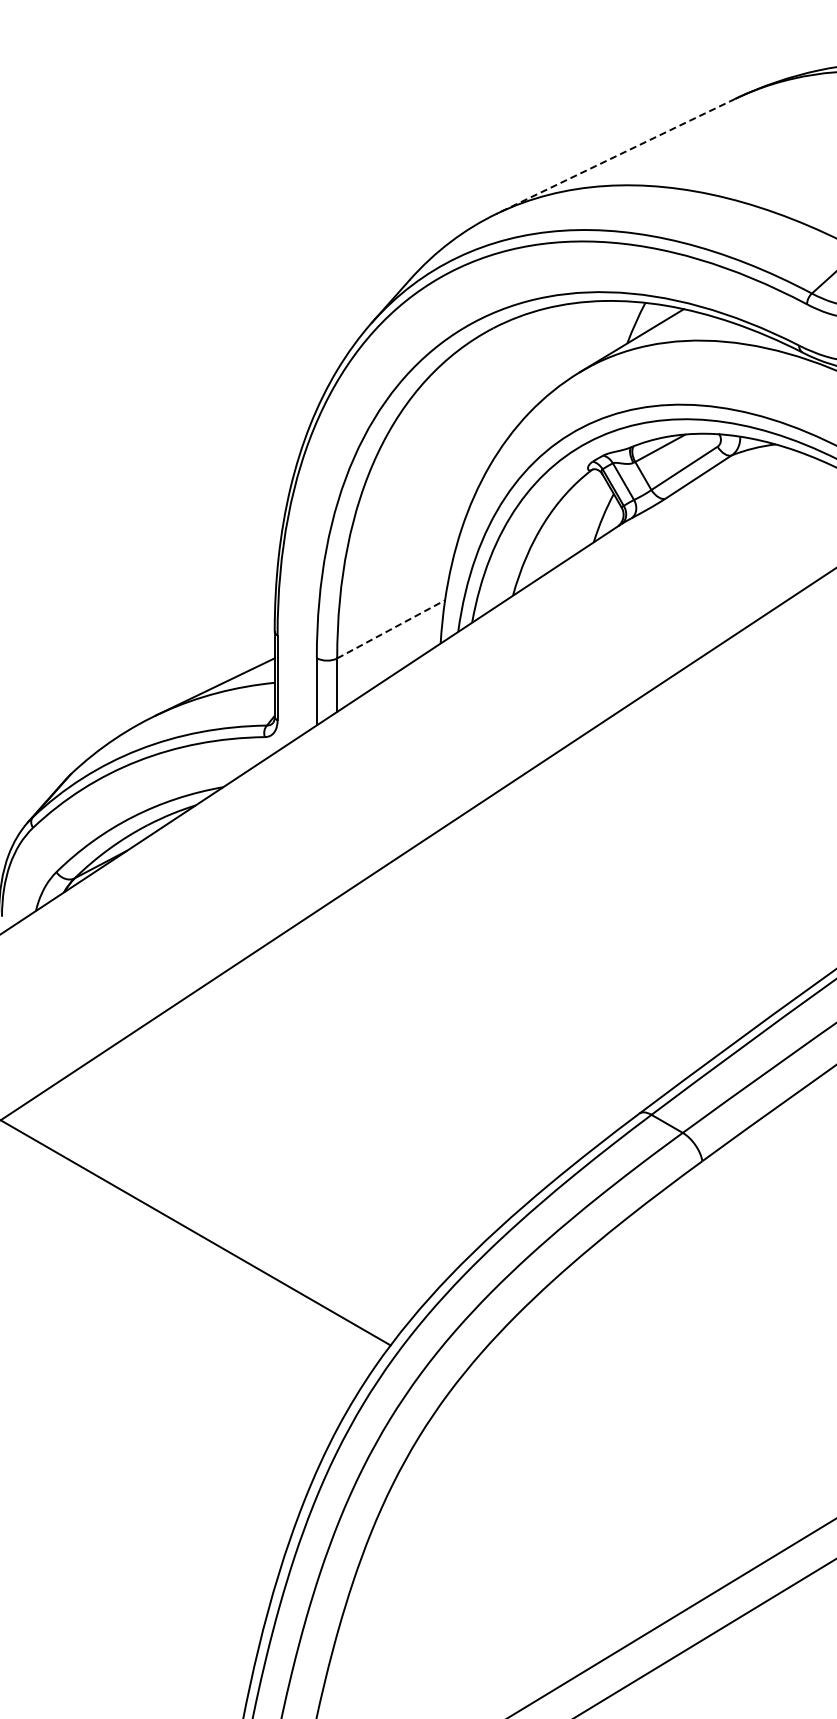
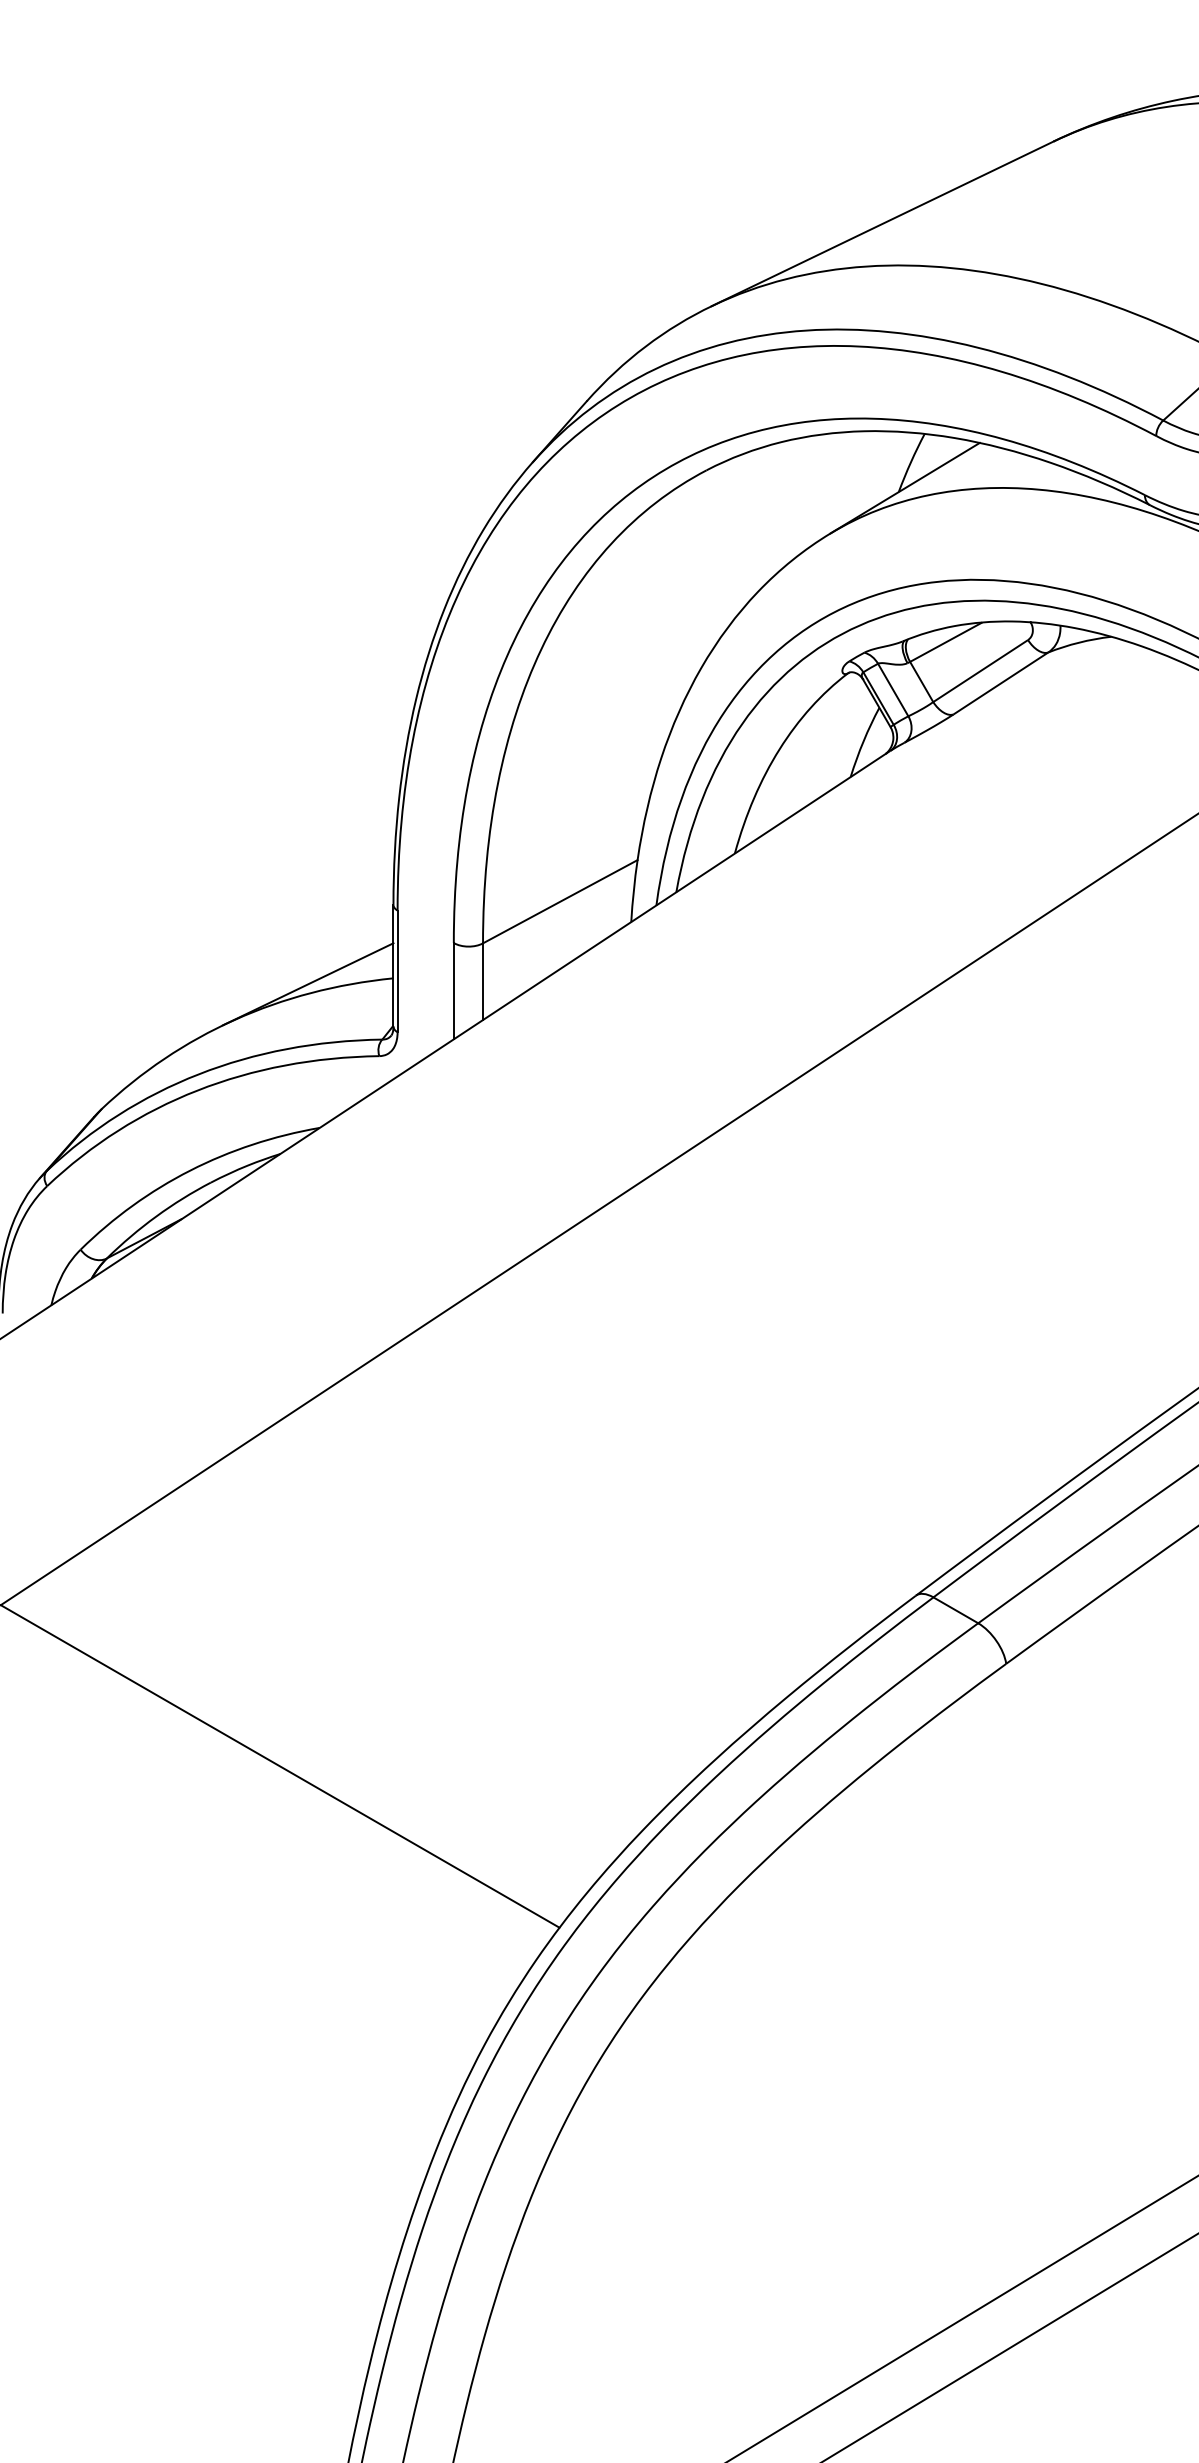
line: (615, 156) -> (881, 224), dashed -> solid
line: (391, 629) -> (560, 901), dashed -> solid

